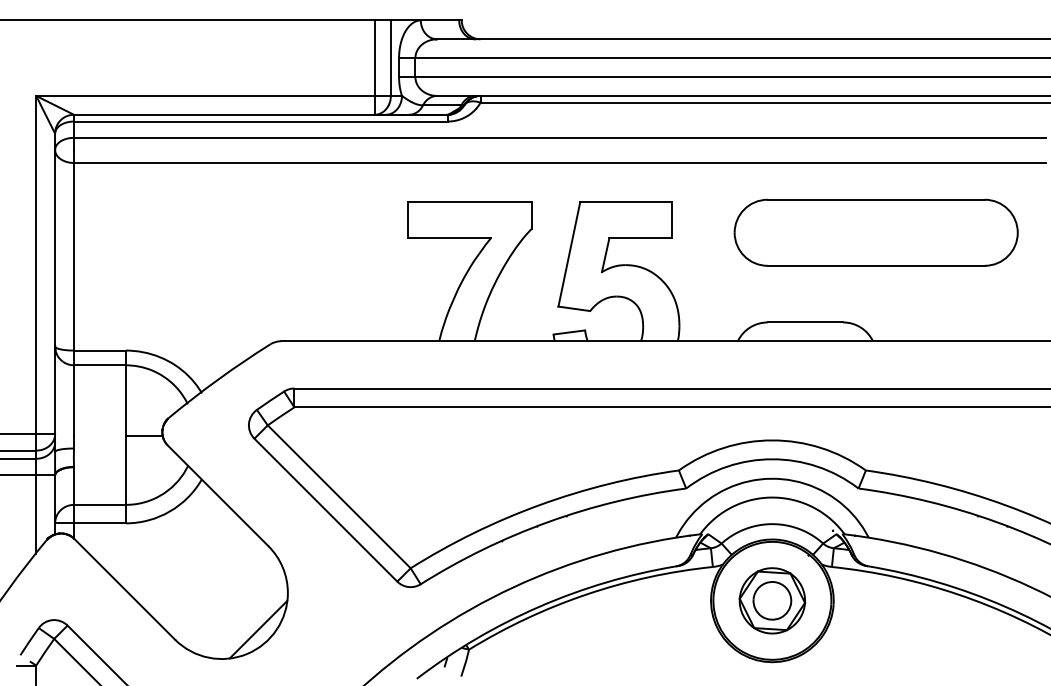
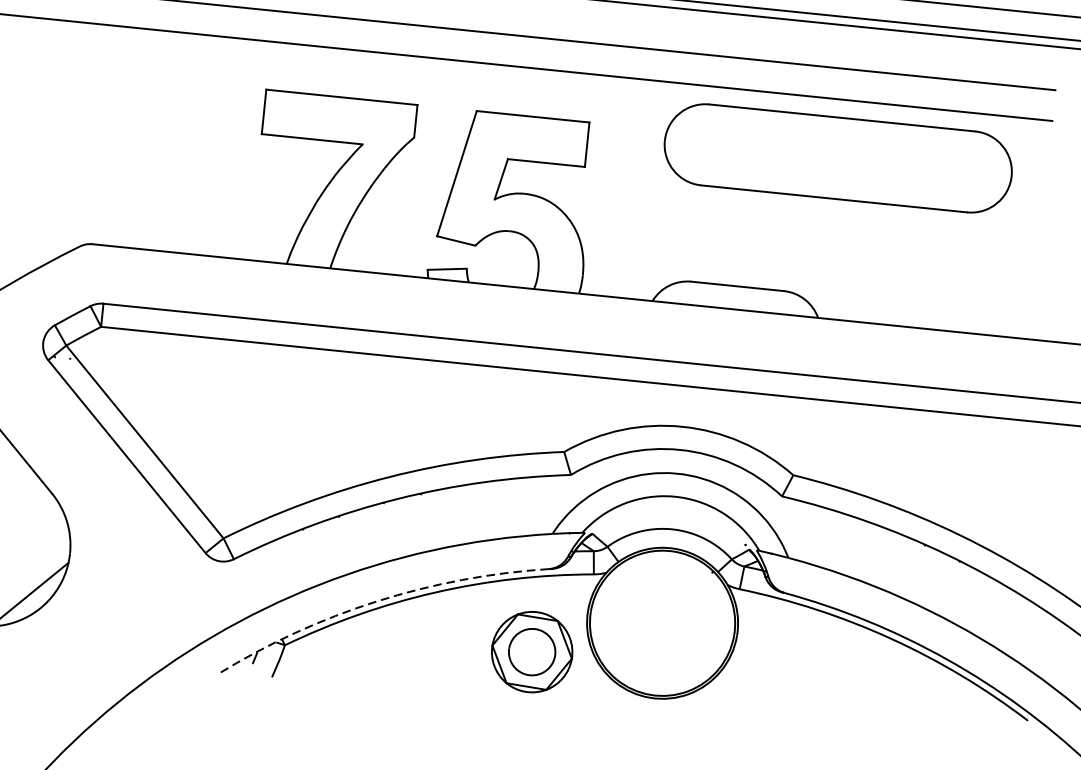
part: (875, 232) -> (837, 157), moved
part: (772, 600) -> (532, 651), moved
arc: (539, 606) -> (376, 601), solid -> dashed

